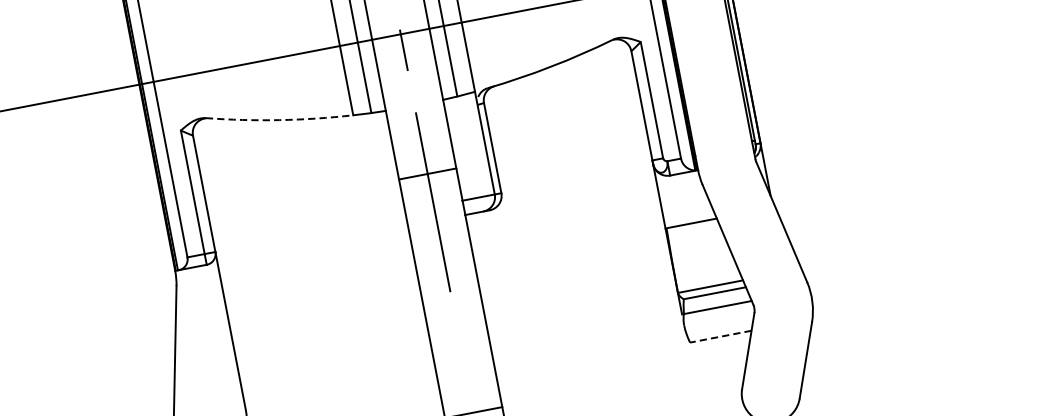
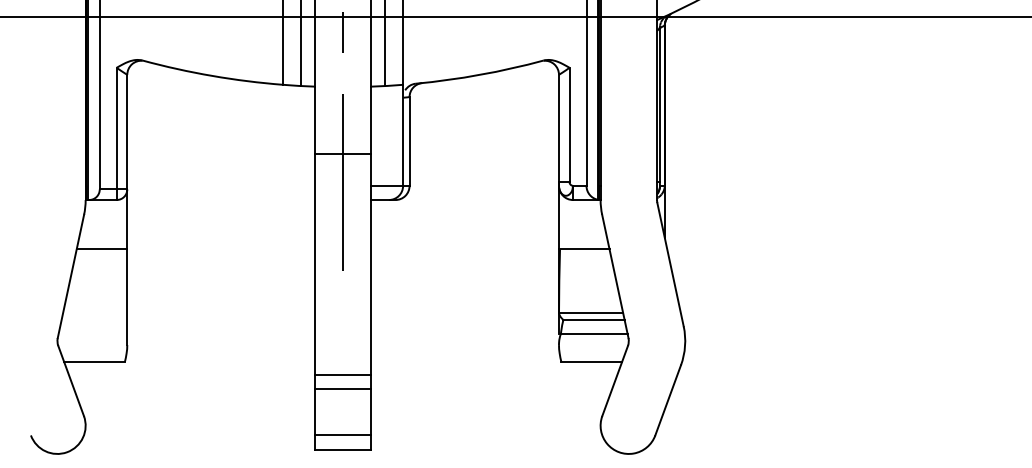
arc: (279, 119) -> (212, 75), dashed -> solid
line: (200, 318) -> (101, 249), added
line: (720, 336) -> (591, 362), dashed -> solid
line: (470, 398) -> (342, 375), added

